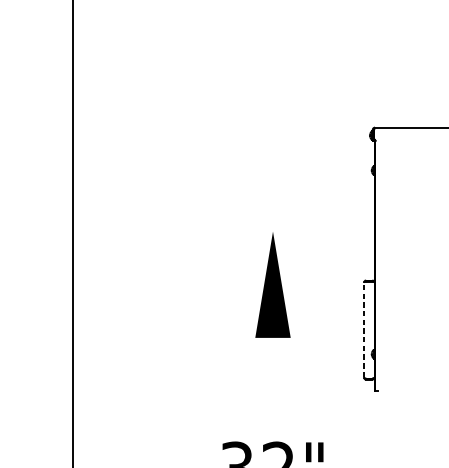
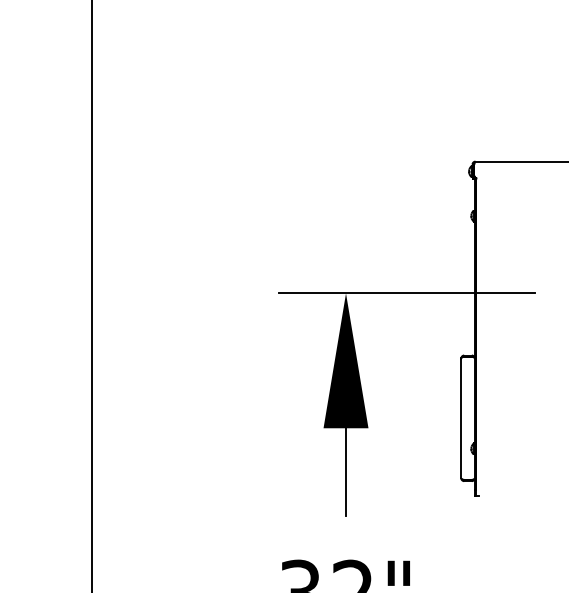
line: (320, 231) -> (406, 293), added
line: (364, 330) -> (461, 418), dashed -> solid
line: (273, 371) -> (346, 471), added

